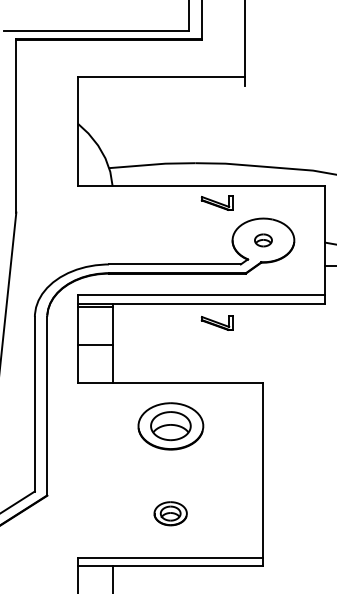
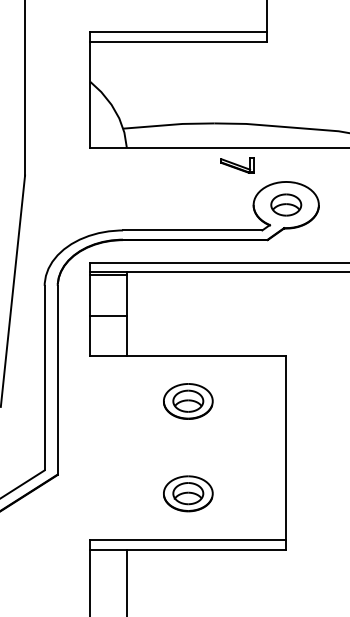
line: (161, 85) -> (178, 41), added
part: (263, 240) -> (286, 205), size x1.67
part: (216, 322) -> (236, 291), removed
part: (170, 425) -> (188, 400), size x0.71
part: (170, 513) -> (188, 493), size x1.43

